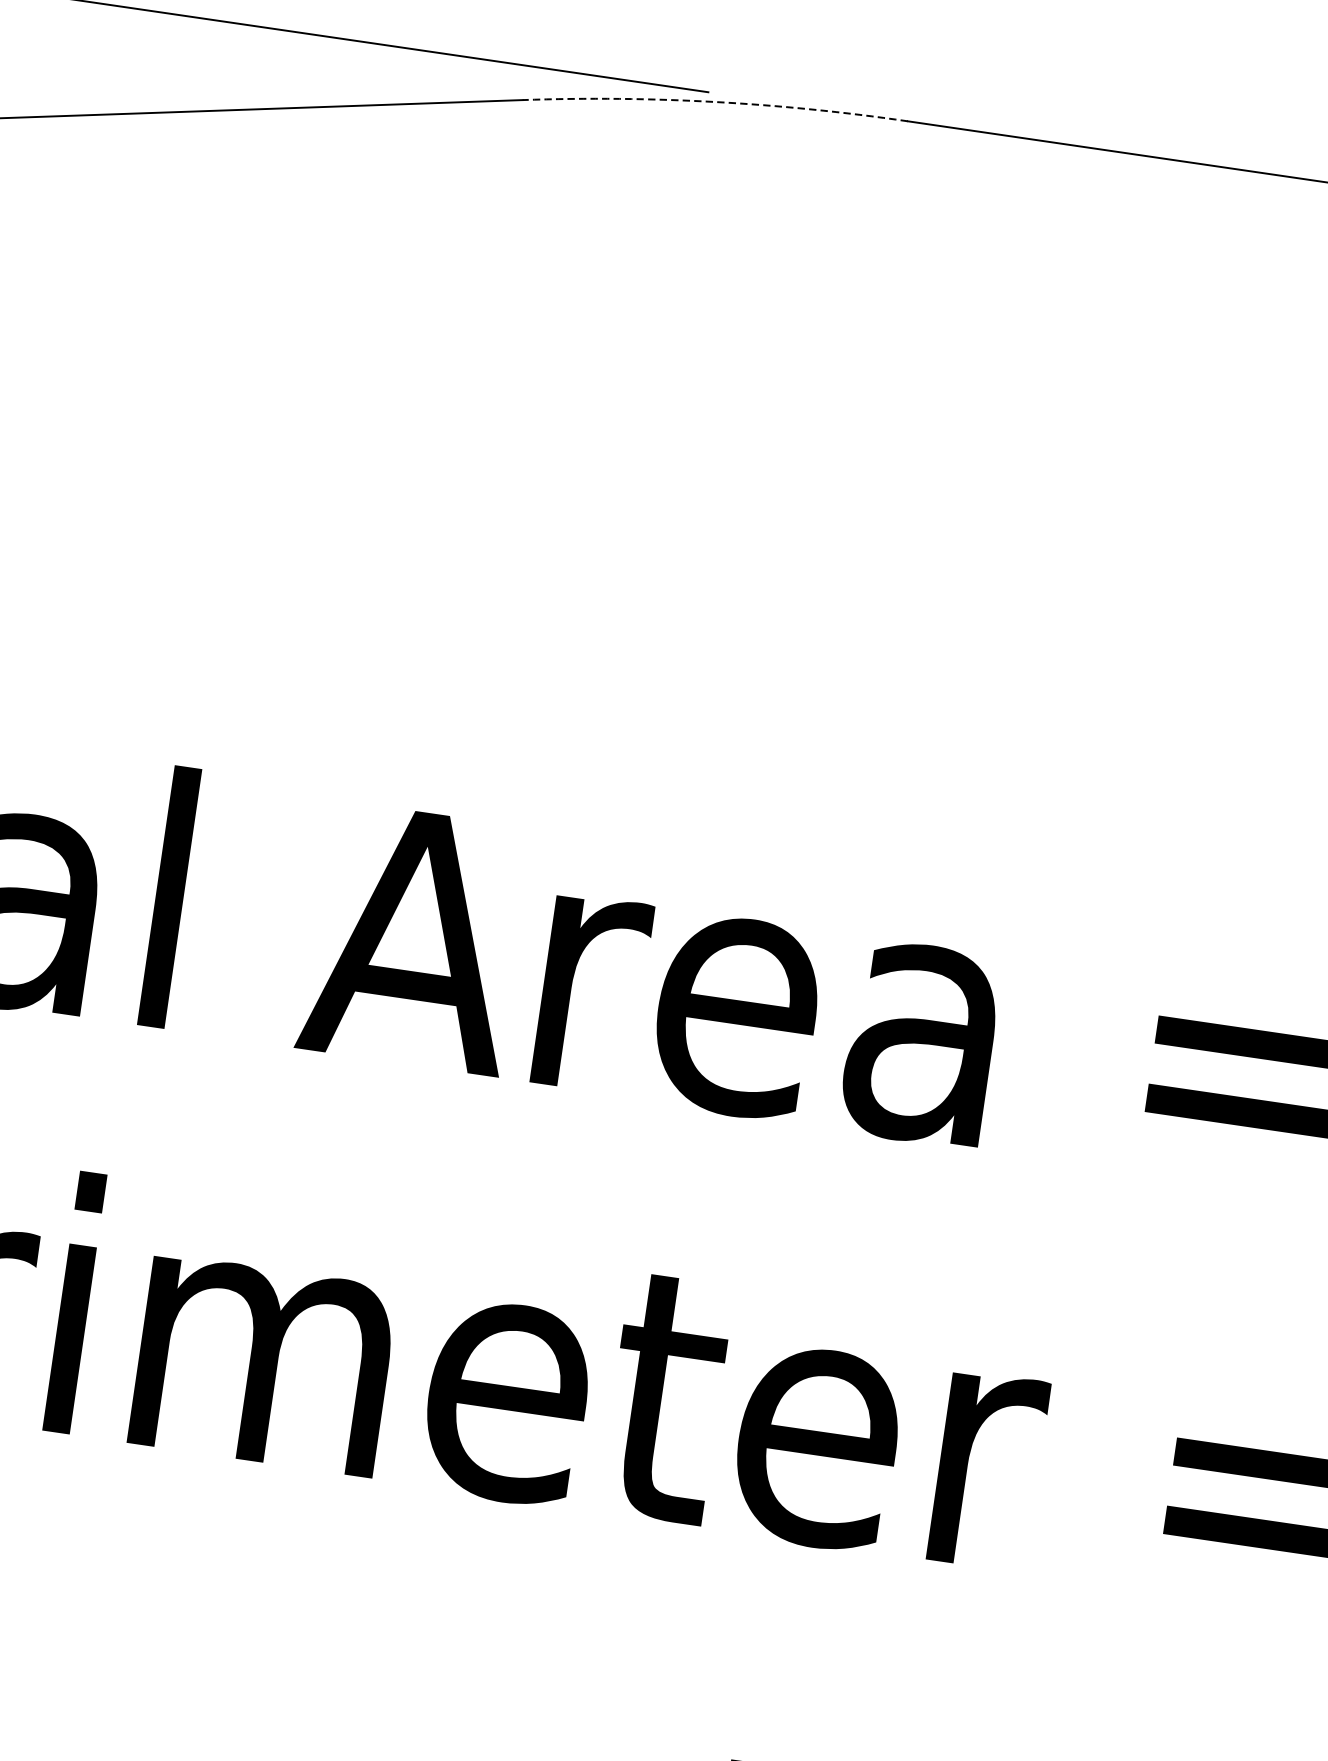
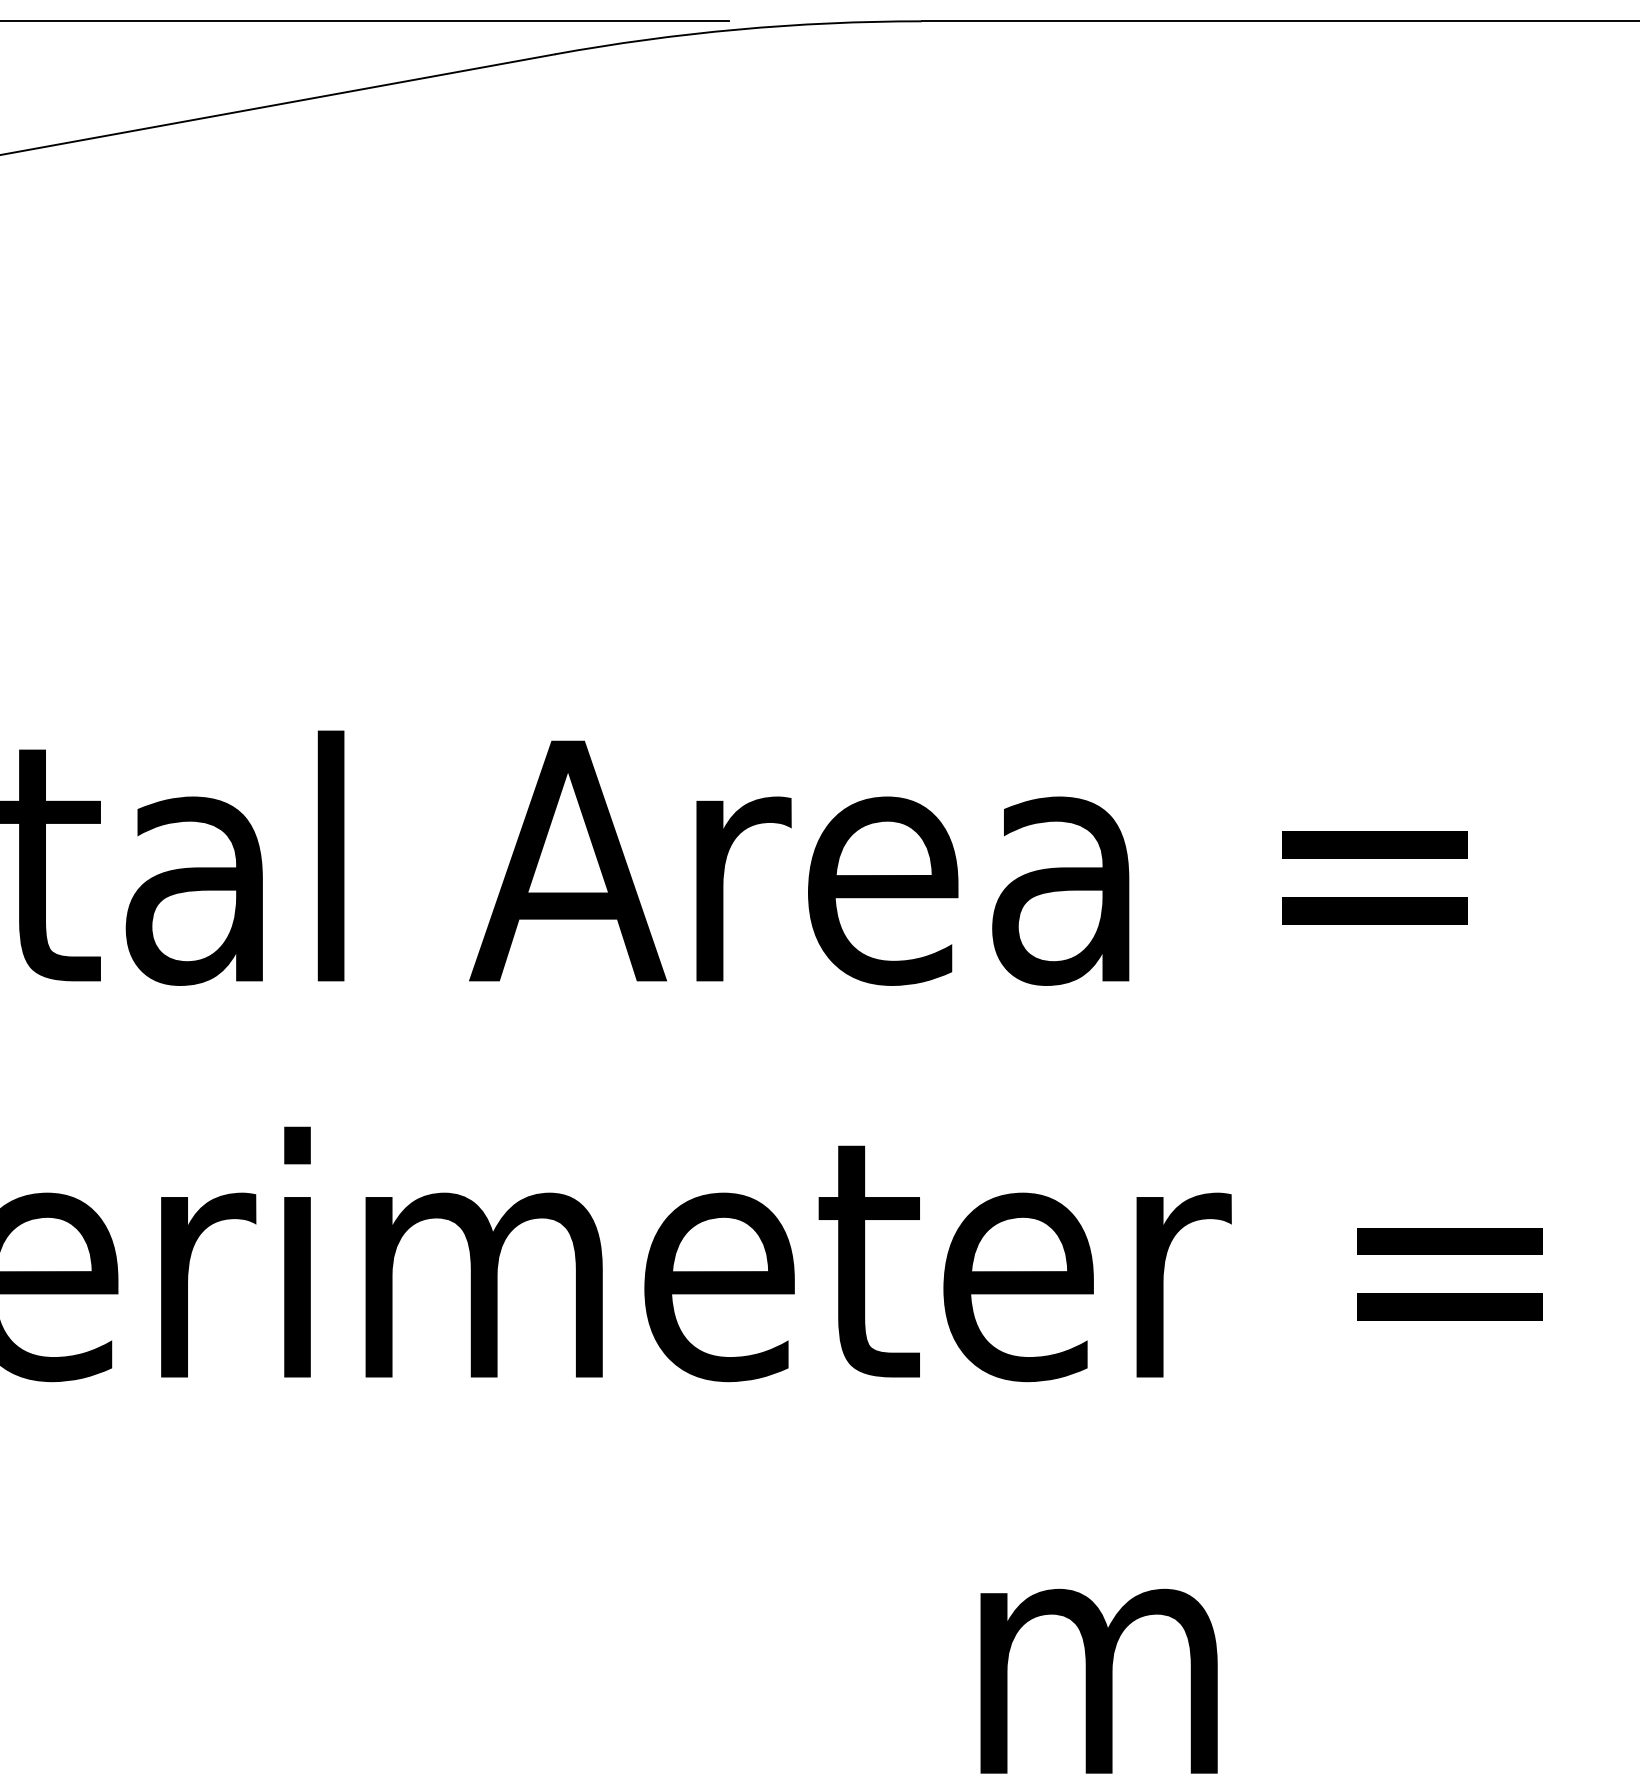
arc: (715, 101) -> (737, 29), dashed -> solid

